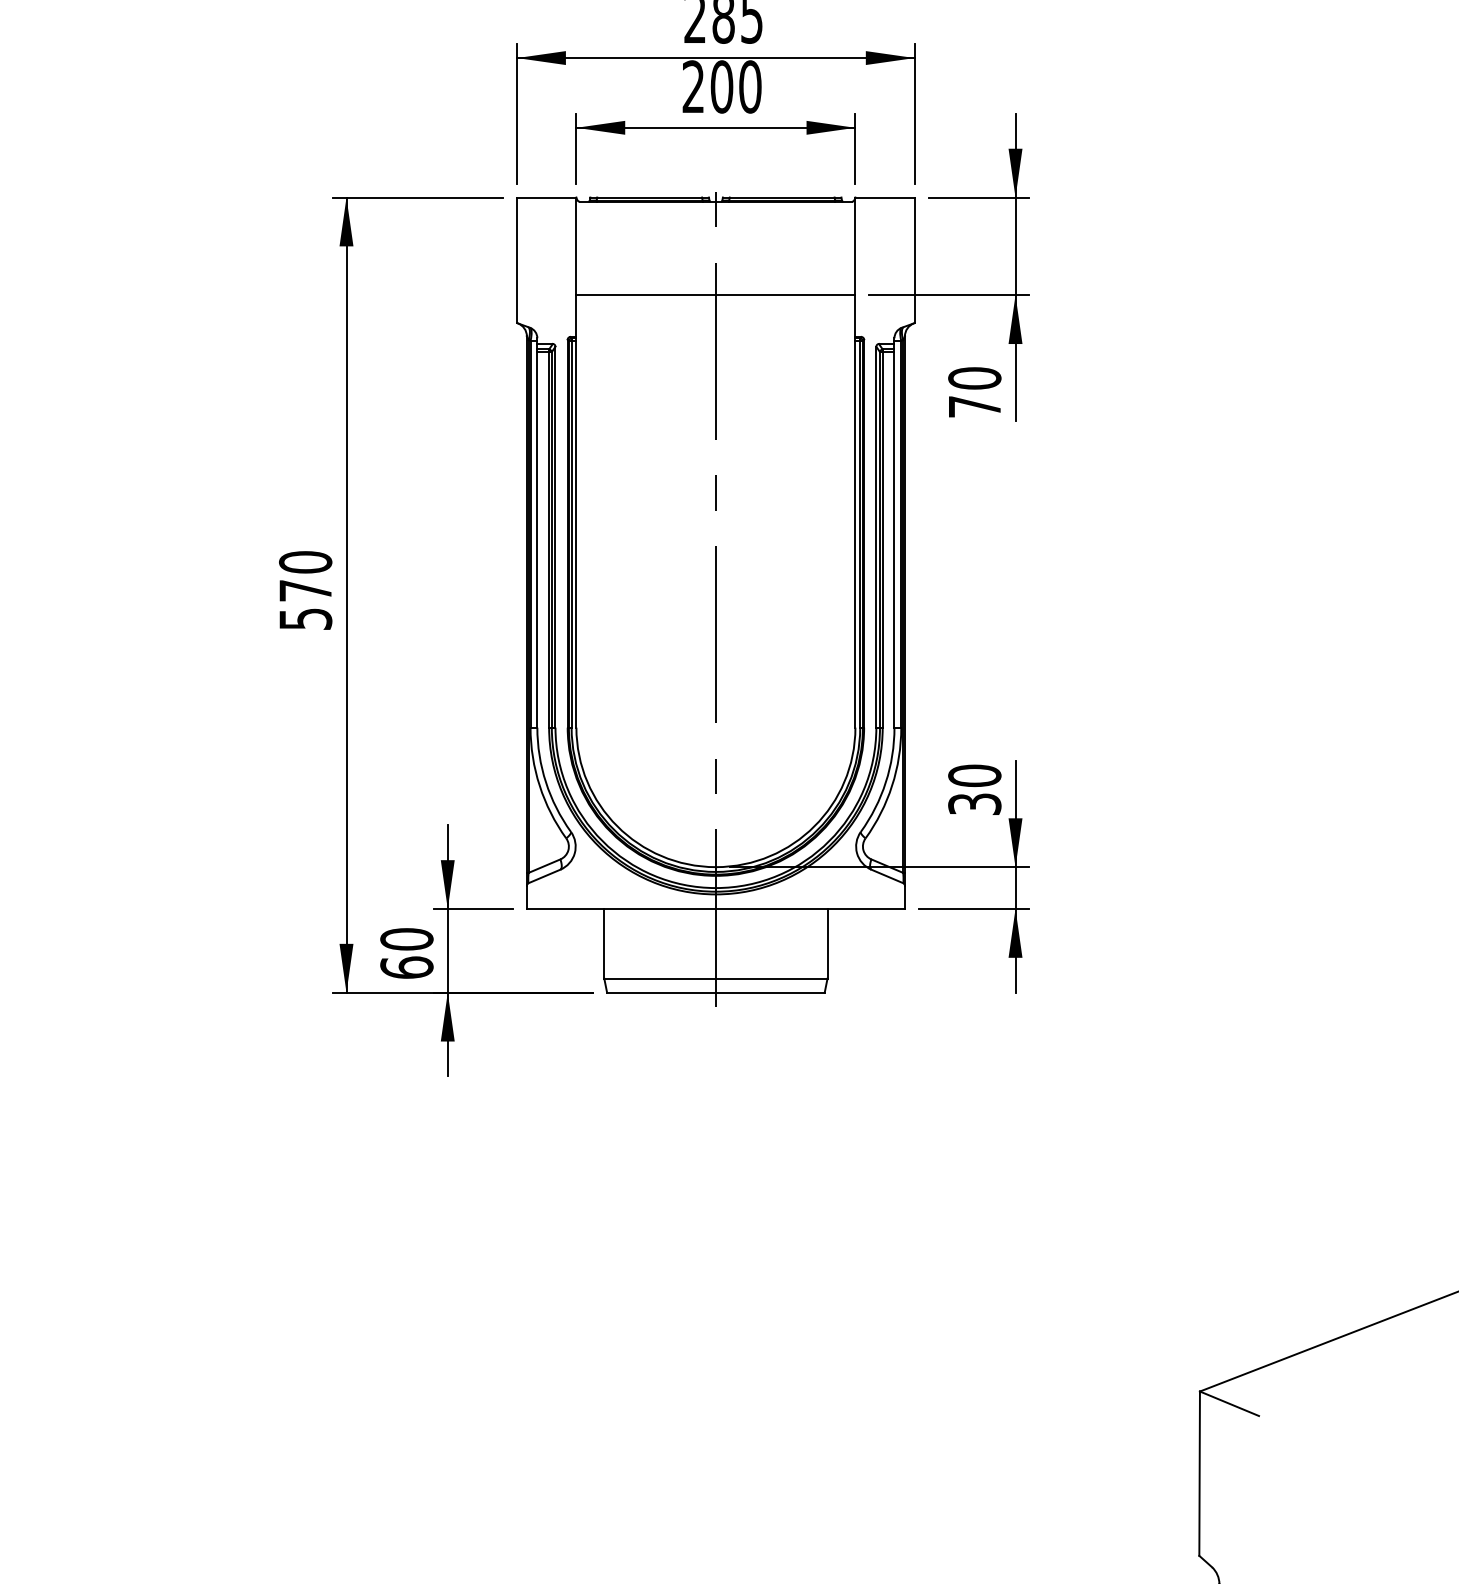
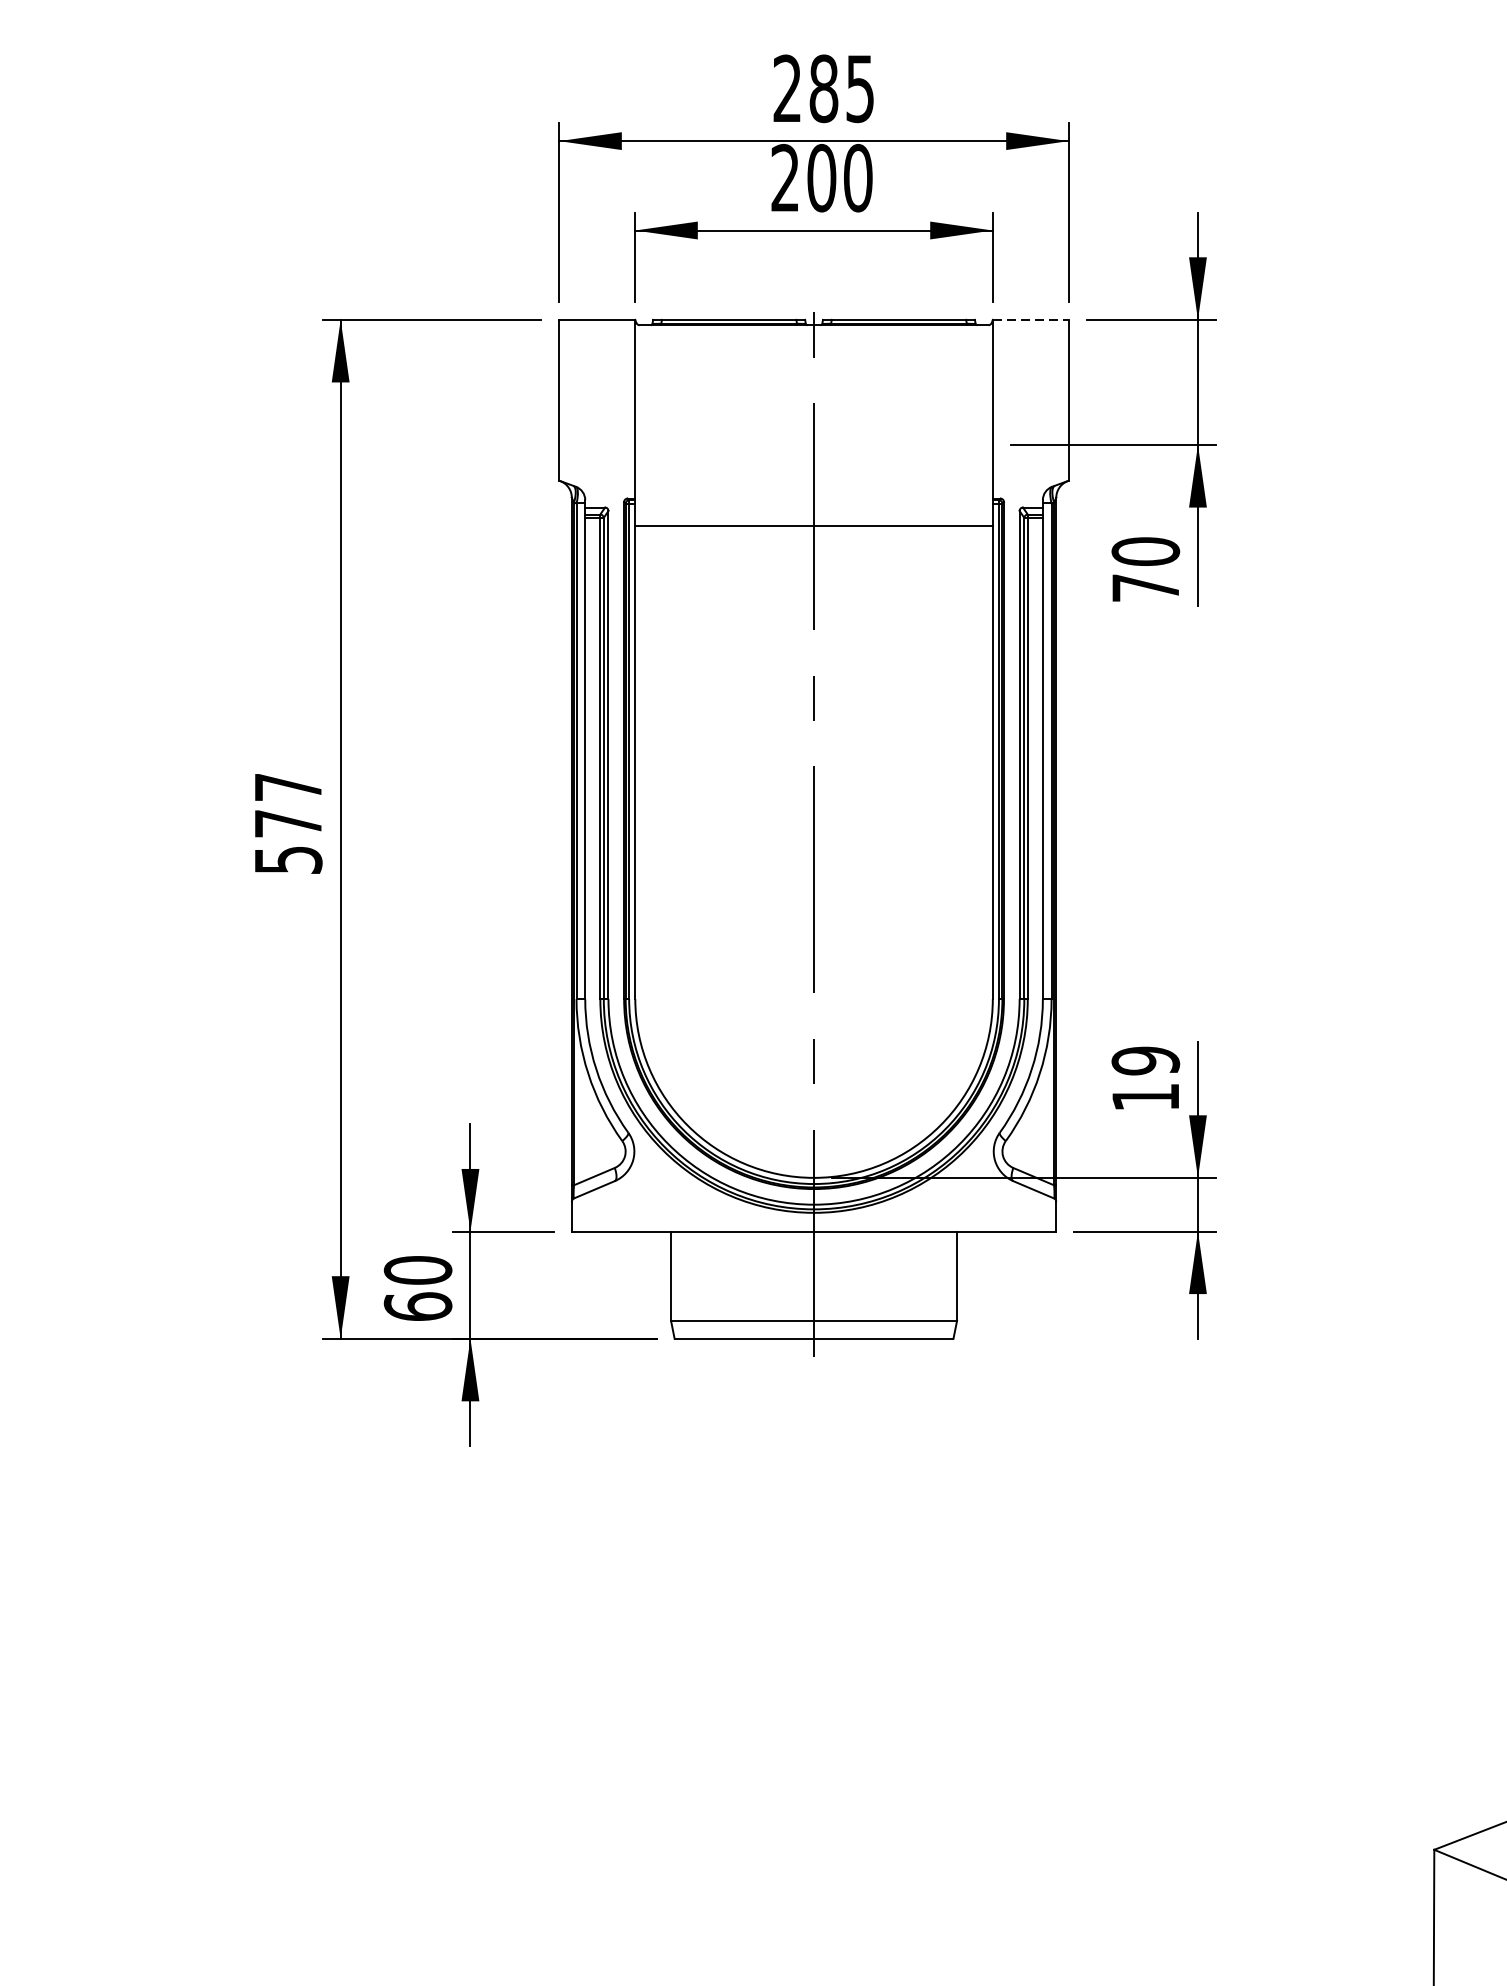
line: (885, 197) -> (1031, 319), solid -> dashed
line: (715, 295) -> (813, 526), moved
text: (305, 562) -> (288, 787), 570 -> 577
text: (974, 789) -> (1145, 1078), 30 -> 19

